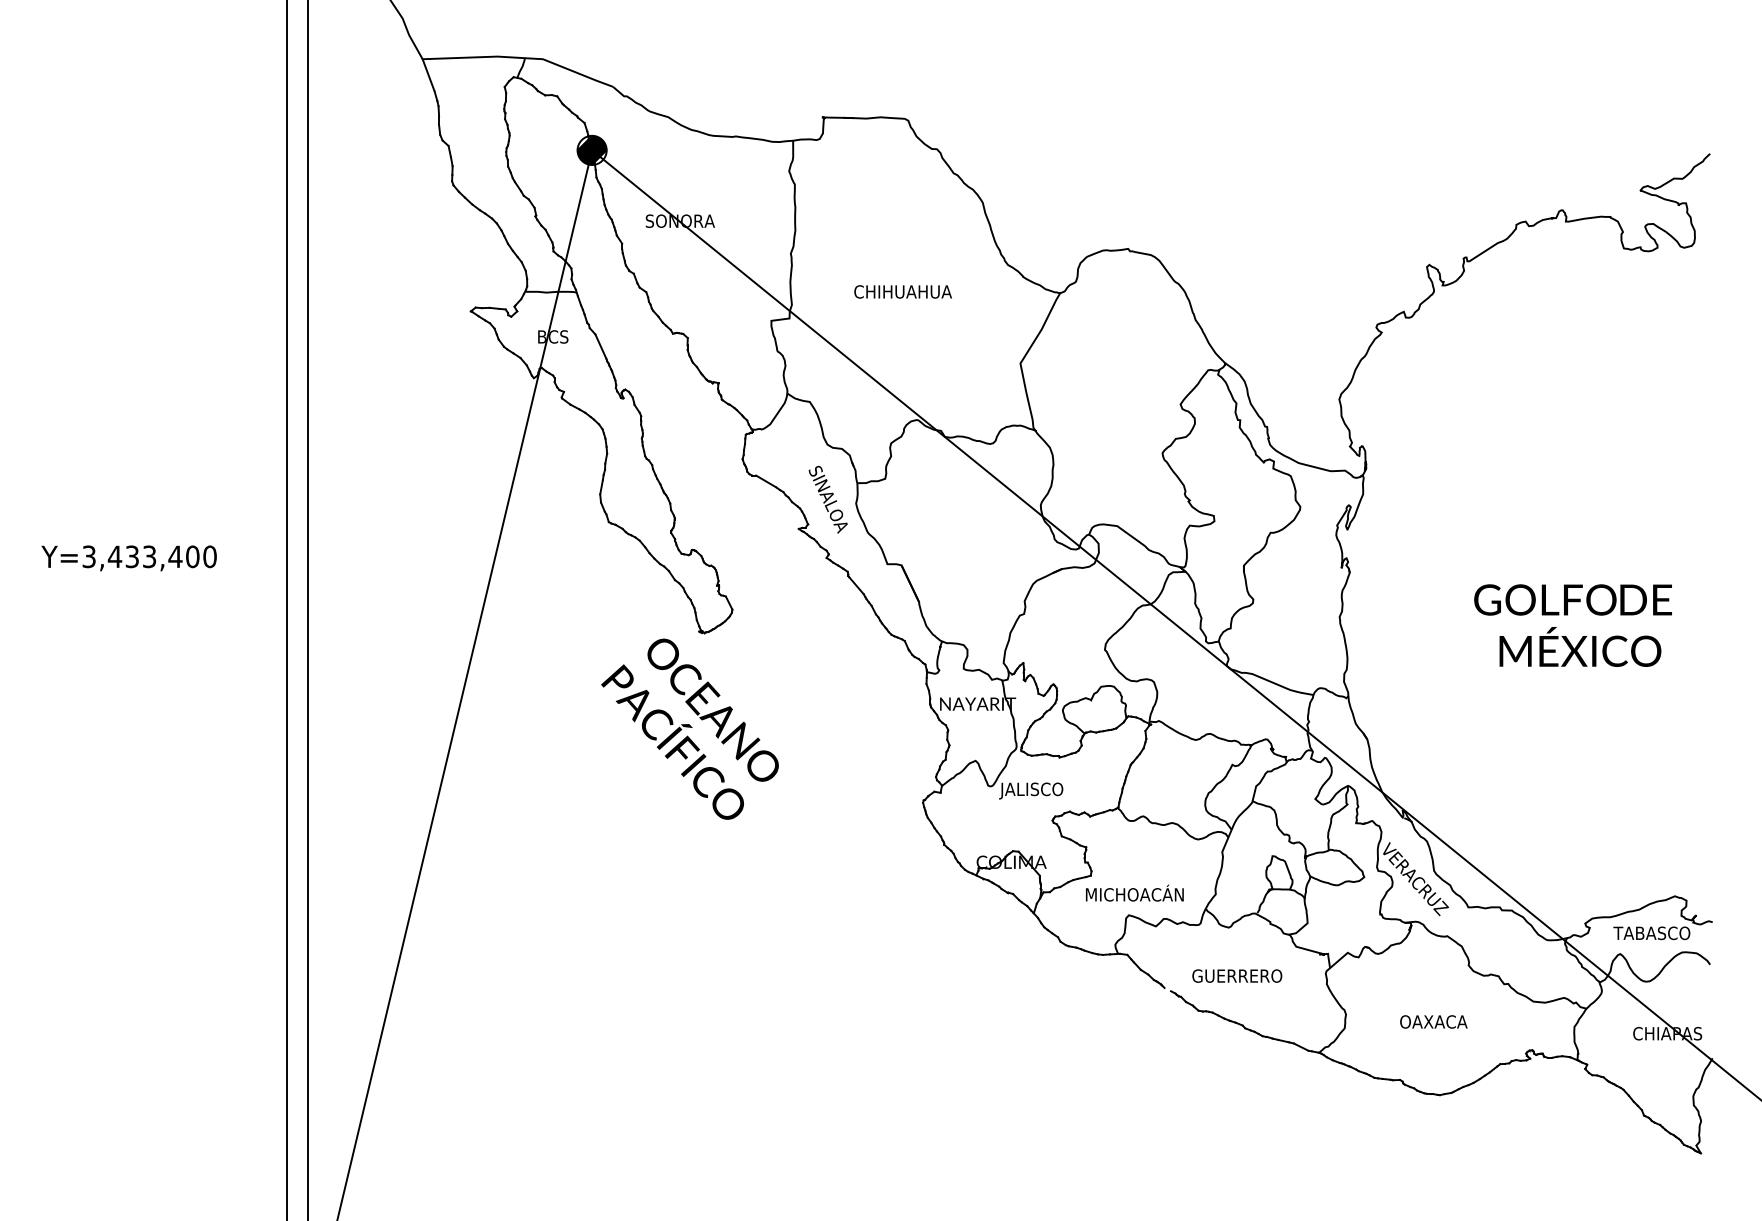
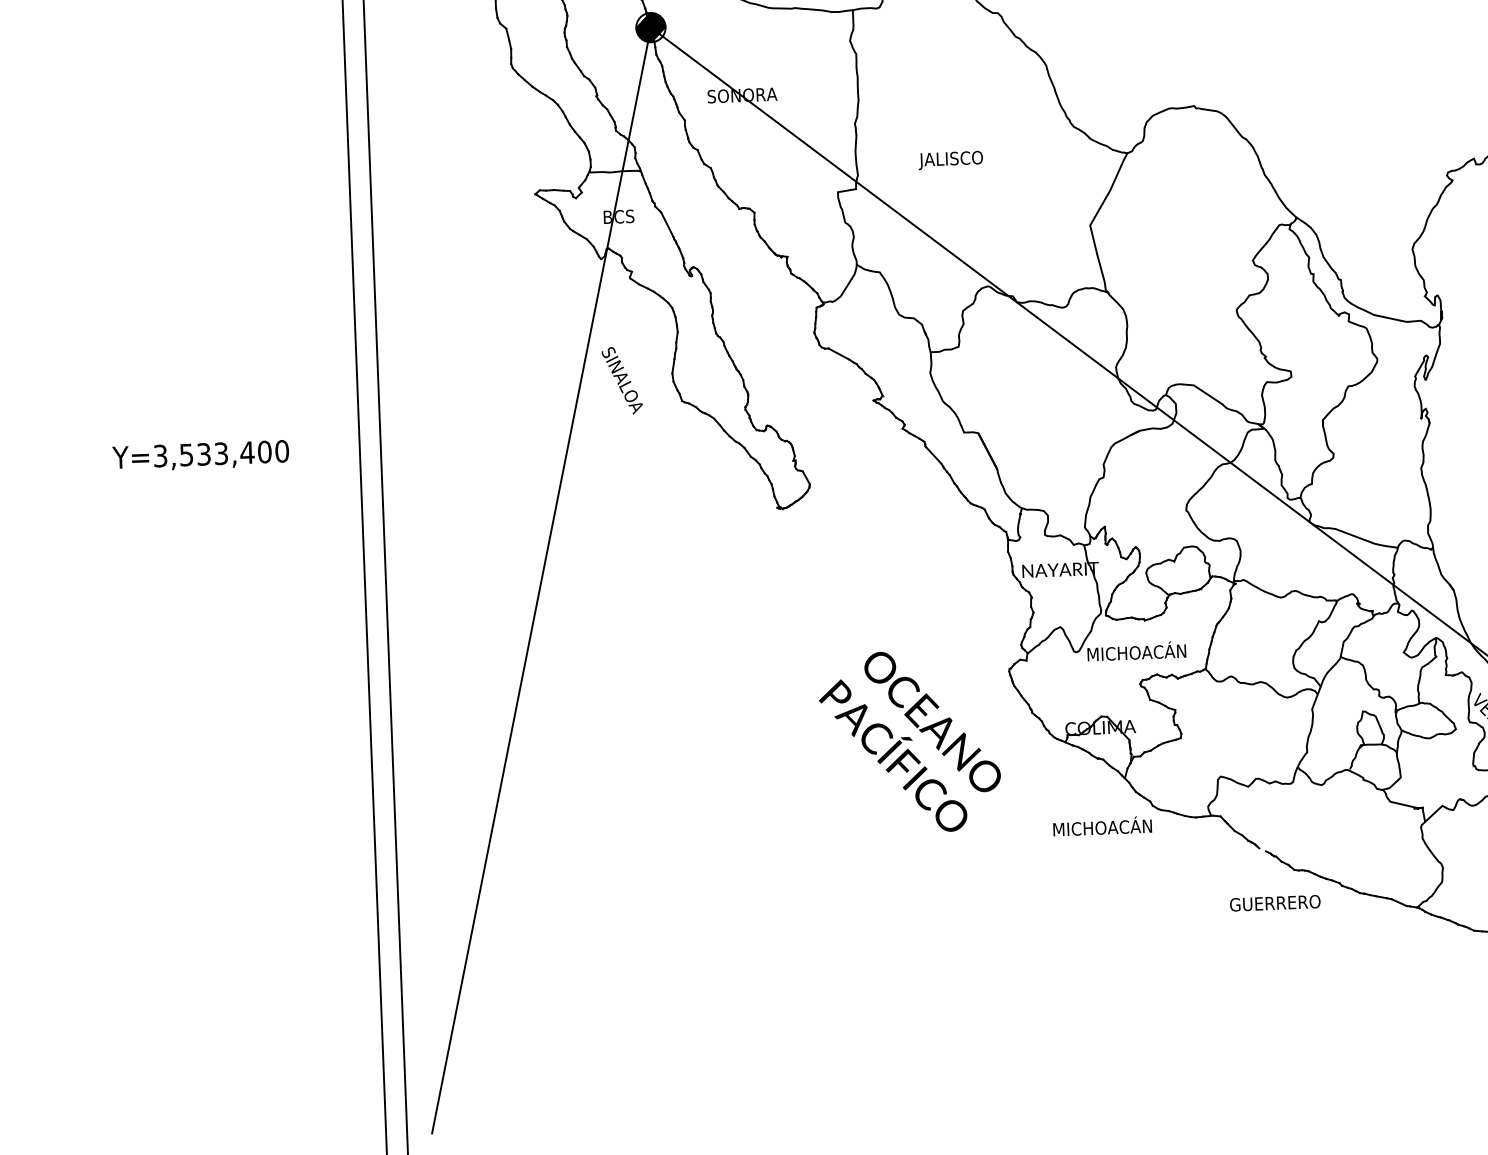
text: (901, 293) -> (967, 159), CHIHUAHUA -> JALISCO
text: (827, 499) -> (621, 380), moved
text: (114, 556) -> (186, 454), Y=3,433,400 -> Y=3,533,400
text: (689, 728) -> (909, 741), moved
text: (1049, 789) -> (1135, 653), JALISCO -> MICHOACÁN
text: (1134, 892) -> (1102, 825), moved
text: (1237, 975) -> (1275, 902), moved

